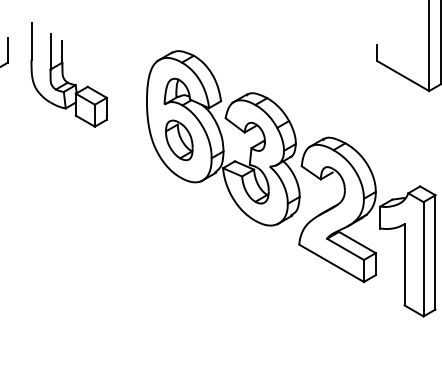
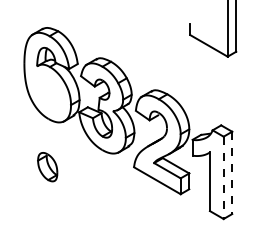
part: (179, 140) -> (47, 167), moved
line: (435, 252) -> (232, 172), solid -> dashed
line: (423, 259) -> (223, 178), solid -> dashed

